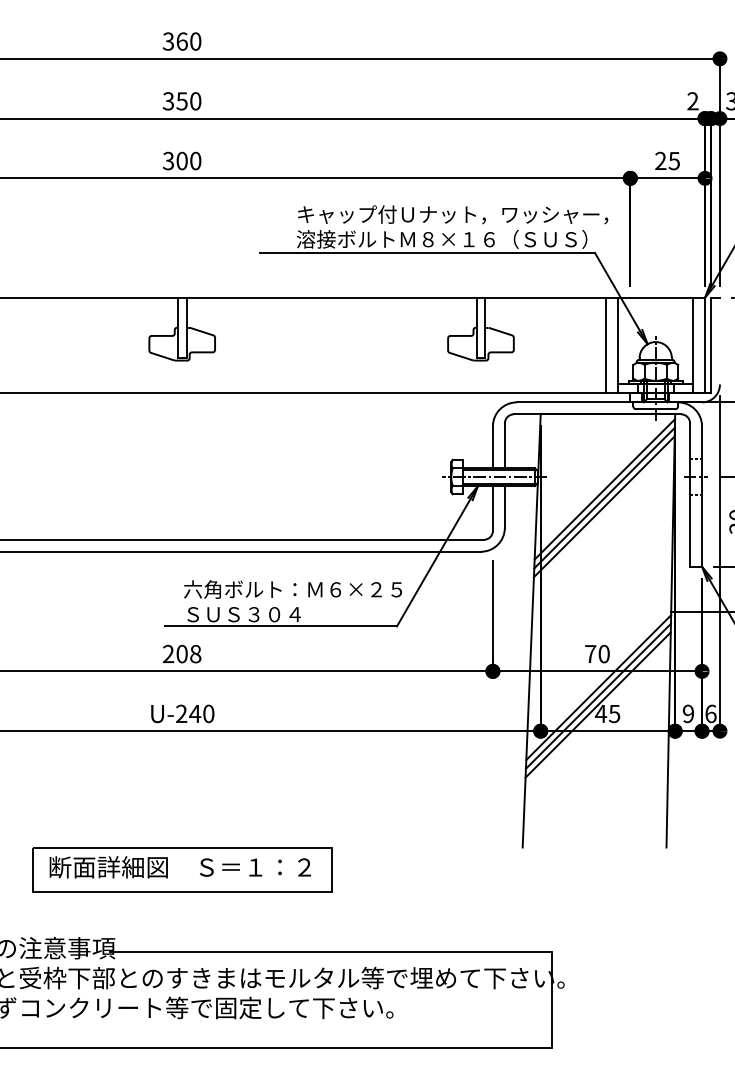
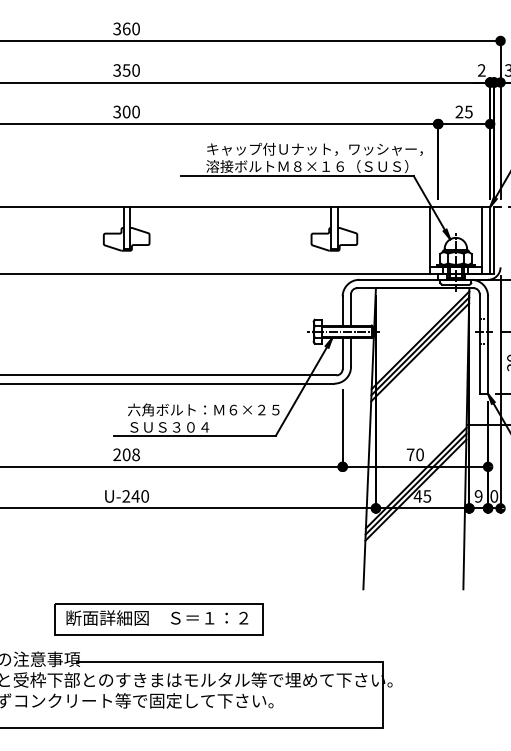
line: (606, 345) -> (421, 240), removed
text: (711, 714) -> (494, 496), 6 -> 0
part: (181, 869) -> (158, 619), moved

